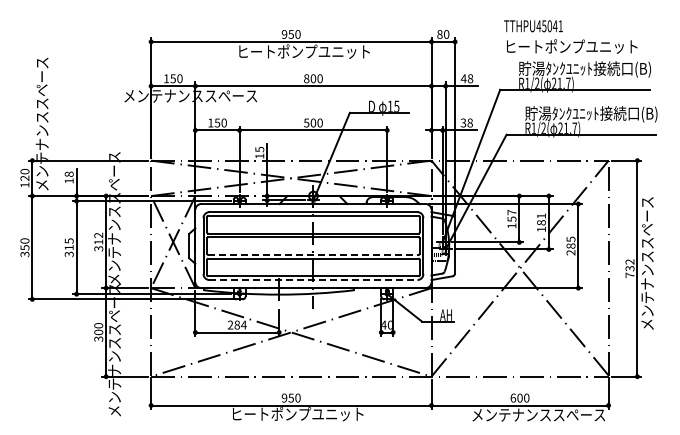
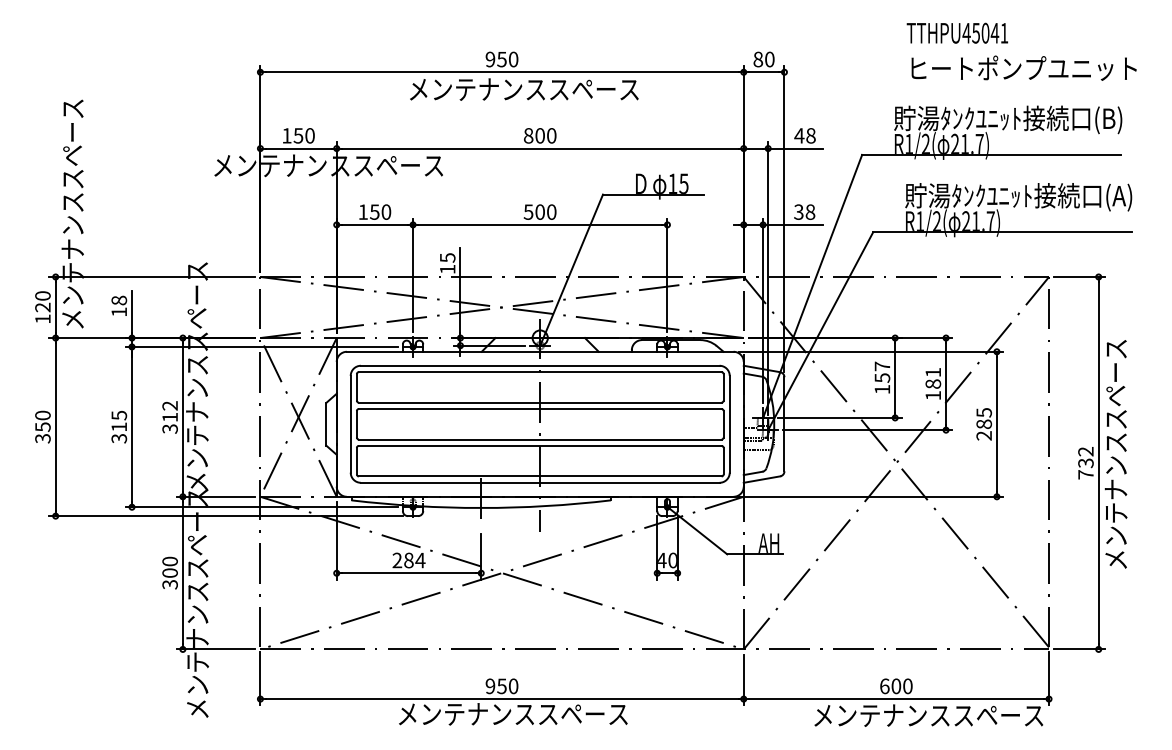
text: (570, 36) -> (1021, 50), moved
text: (304, 51) -> (524, 88), ヒートポンプユニット -> メンテナンススペース
text: (651, 114) -> (1122, 197), 貯湯ﾀﾝｸﾕﾆｯﾄ接続口(B) -> 貯湯ﾀﾝｸﾕﾆｯﾄ接続口(A)
line: (313, 254) -> (540, 438), dashed -> solid
line: (313, 280) -> (540, 483), dashed -> solid
text: (297, 414) -> (512, 714), ヒートポンプユニット -> メンテナンススペース

